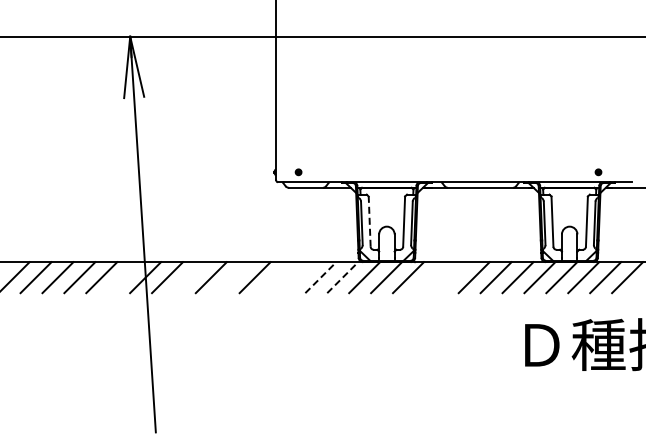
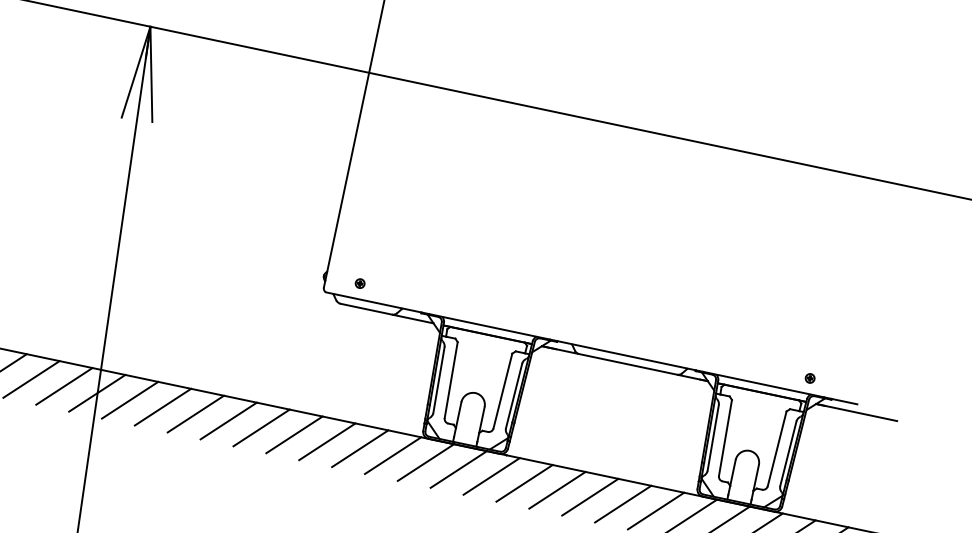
line: (369, 221) -> (450, 379), dashed -> solid
line: (123, 277) -> (64, 386), added
line: (188, 277) -> (161, 406), added
line: (232, 277) -> (227, 420), added
line: (276, 277) -> (293, 434), added
line: (298, 277) -> (326, 441), added
line: (320, 277) -> (359, 448), dashed -> solid
line: (342, 277) -> (392, 455), dashed -> solid
line: (429, 277) -> (523, 482), added
line: (451, 277) -> (556, 489), added

